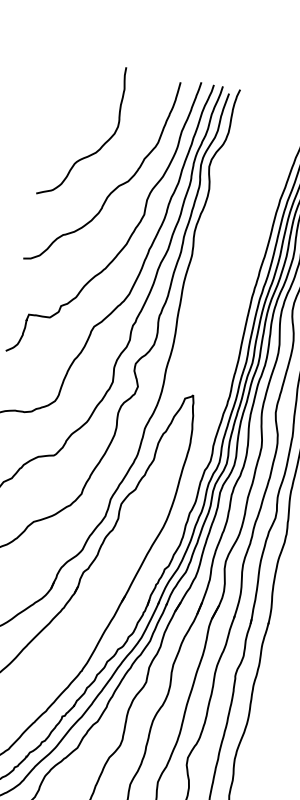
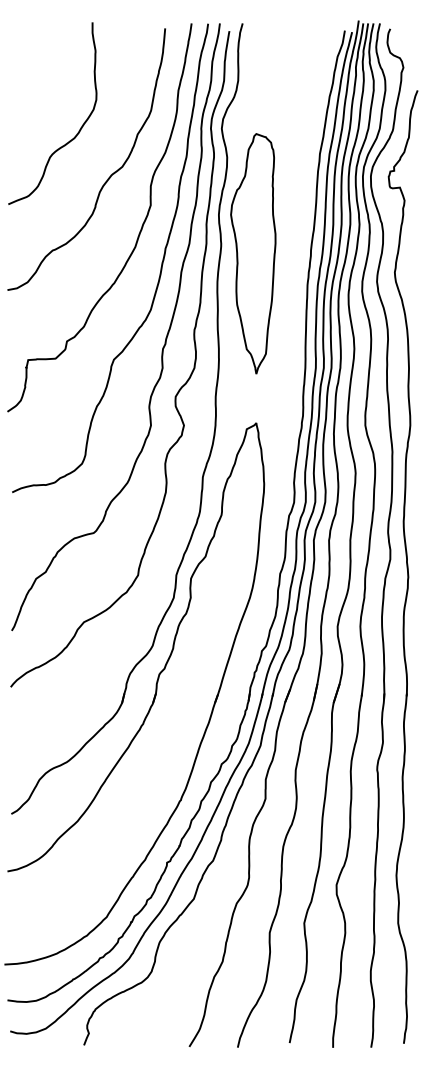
part: (215, 266) -> (253, 253), added

